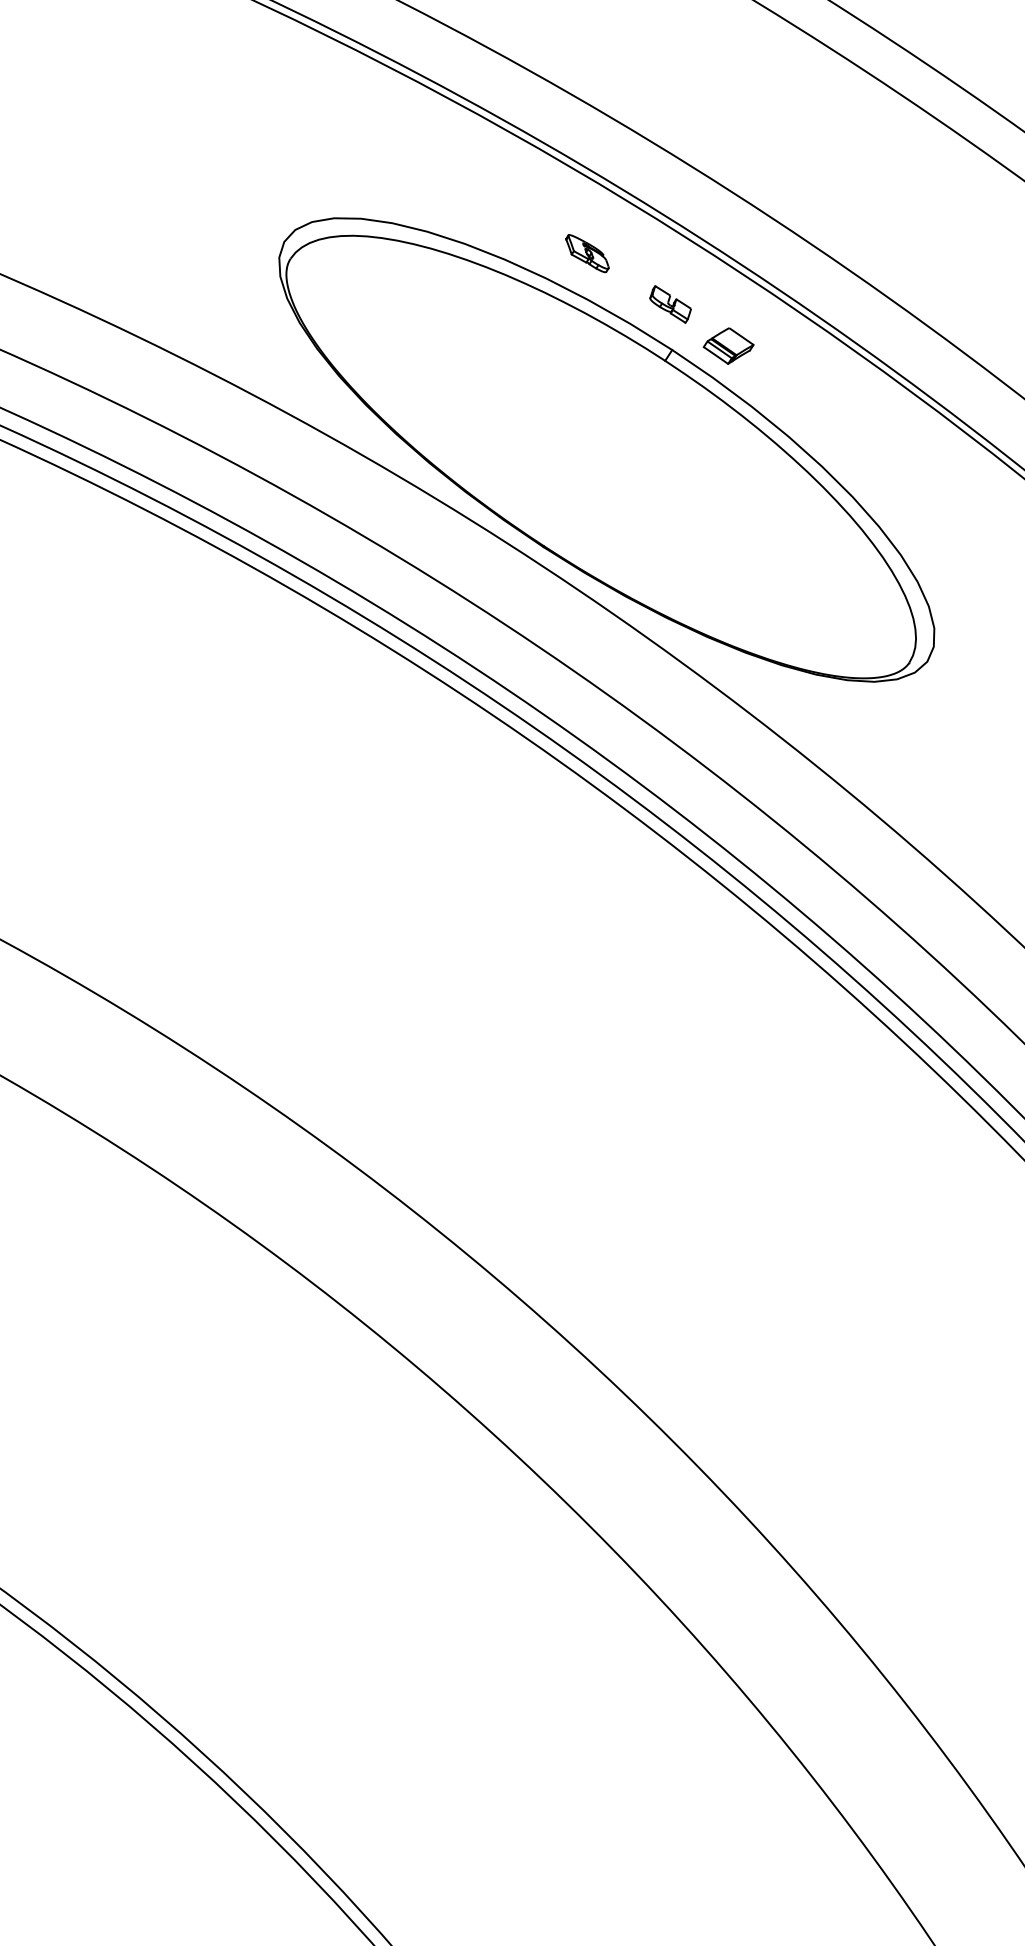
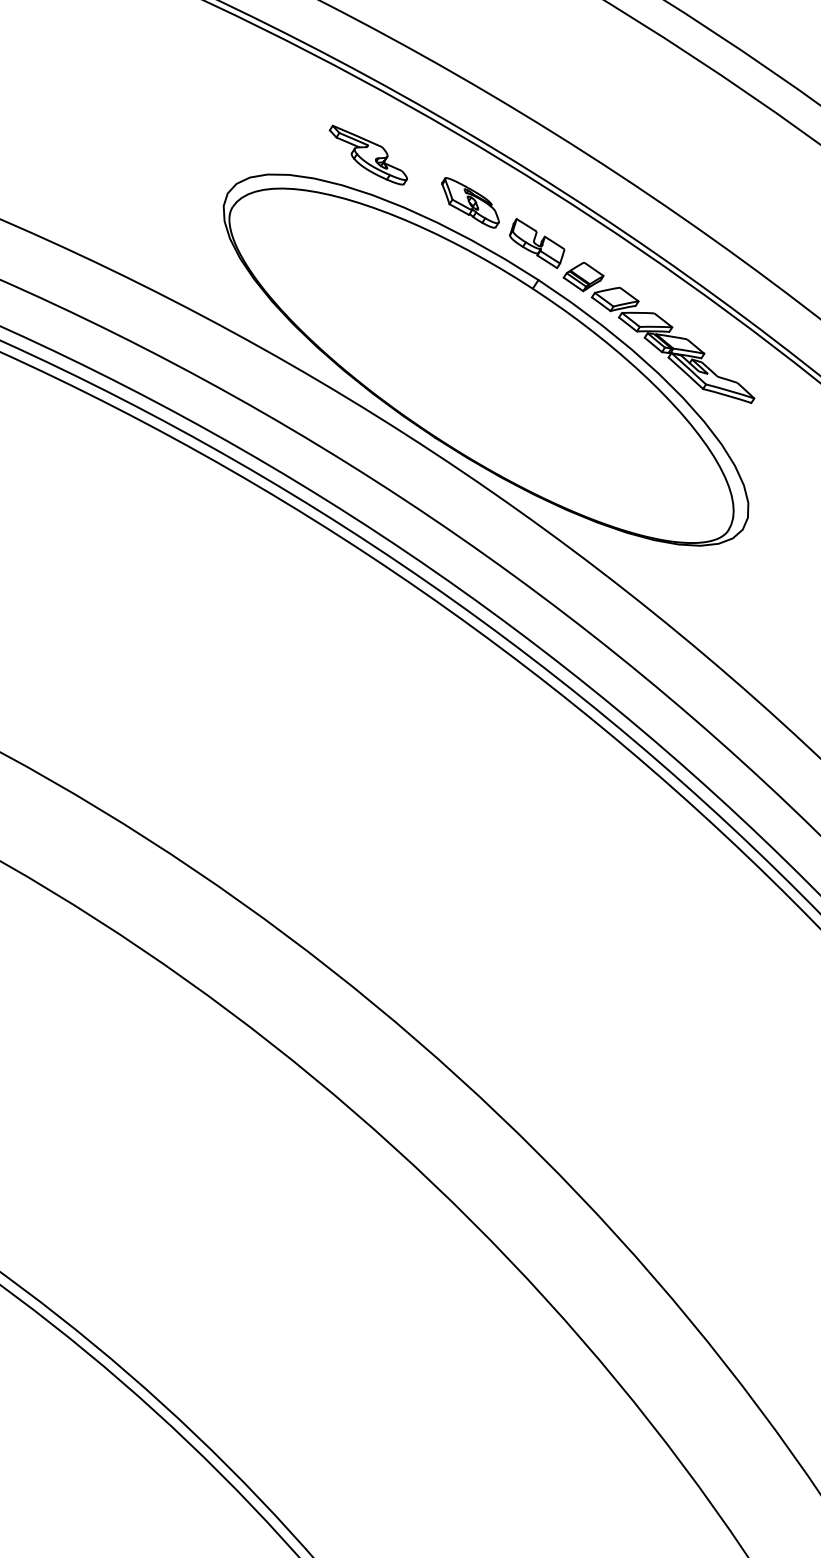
part: (459, 193) -> (368, 154), added
part: (587, 253) -> (470, 202), size x1.67
part: (670, 304) -> (537, 243), size x1.67
part: (840, 431) -> (673, 345), added

